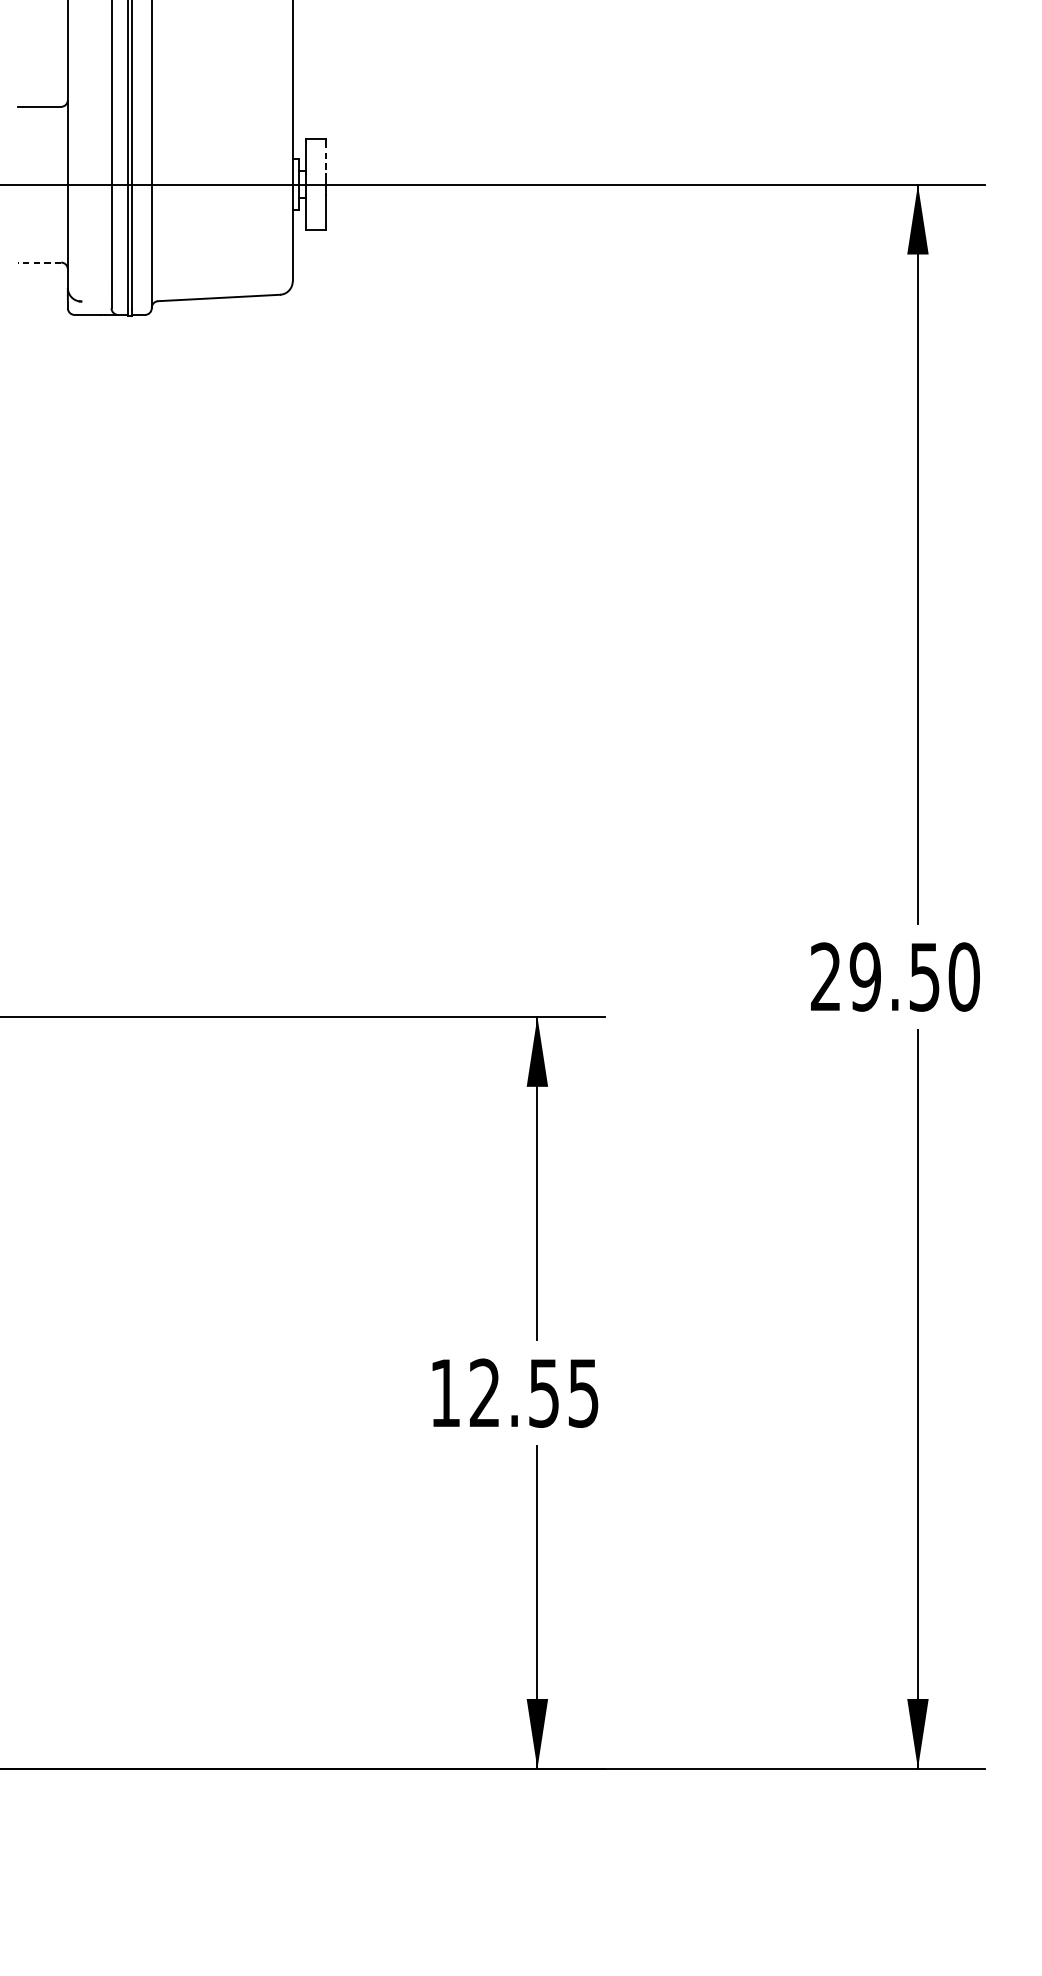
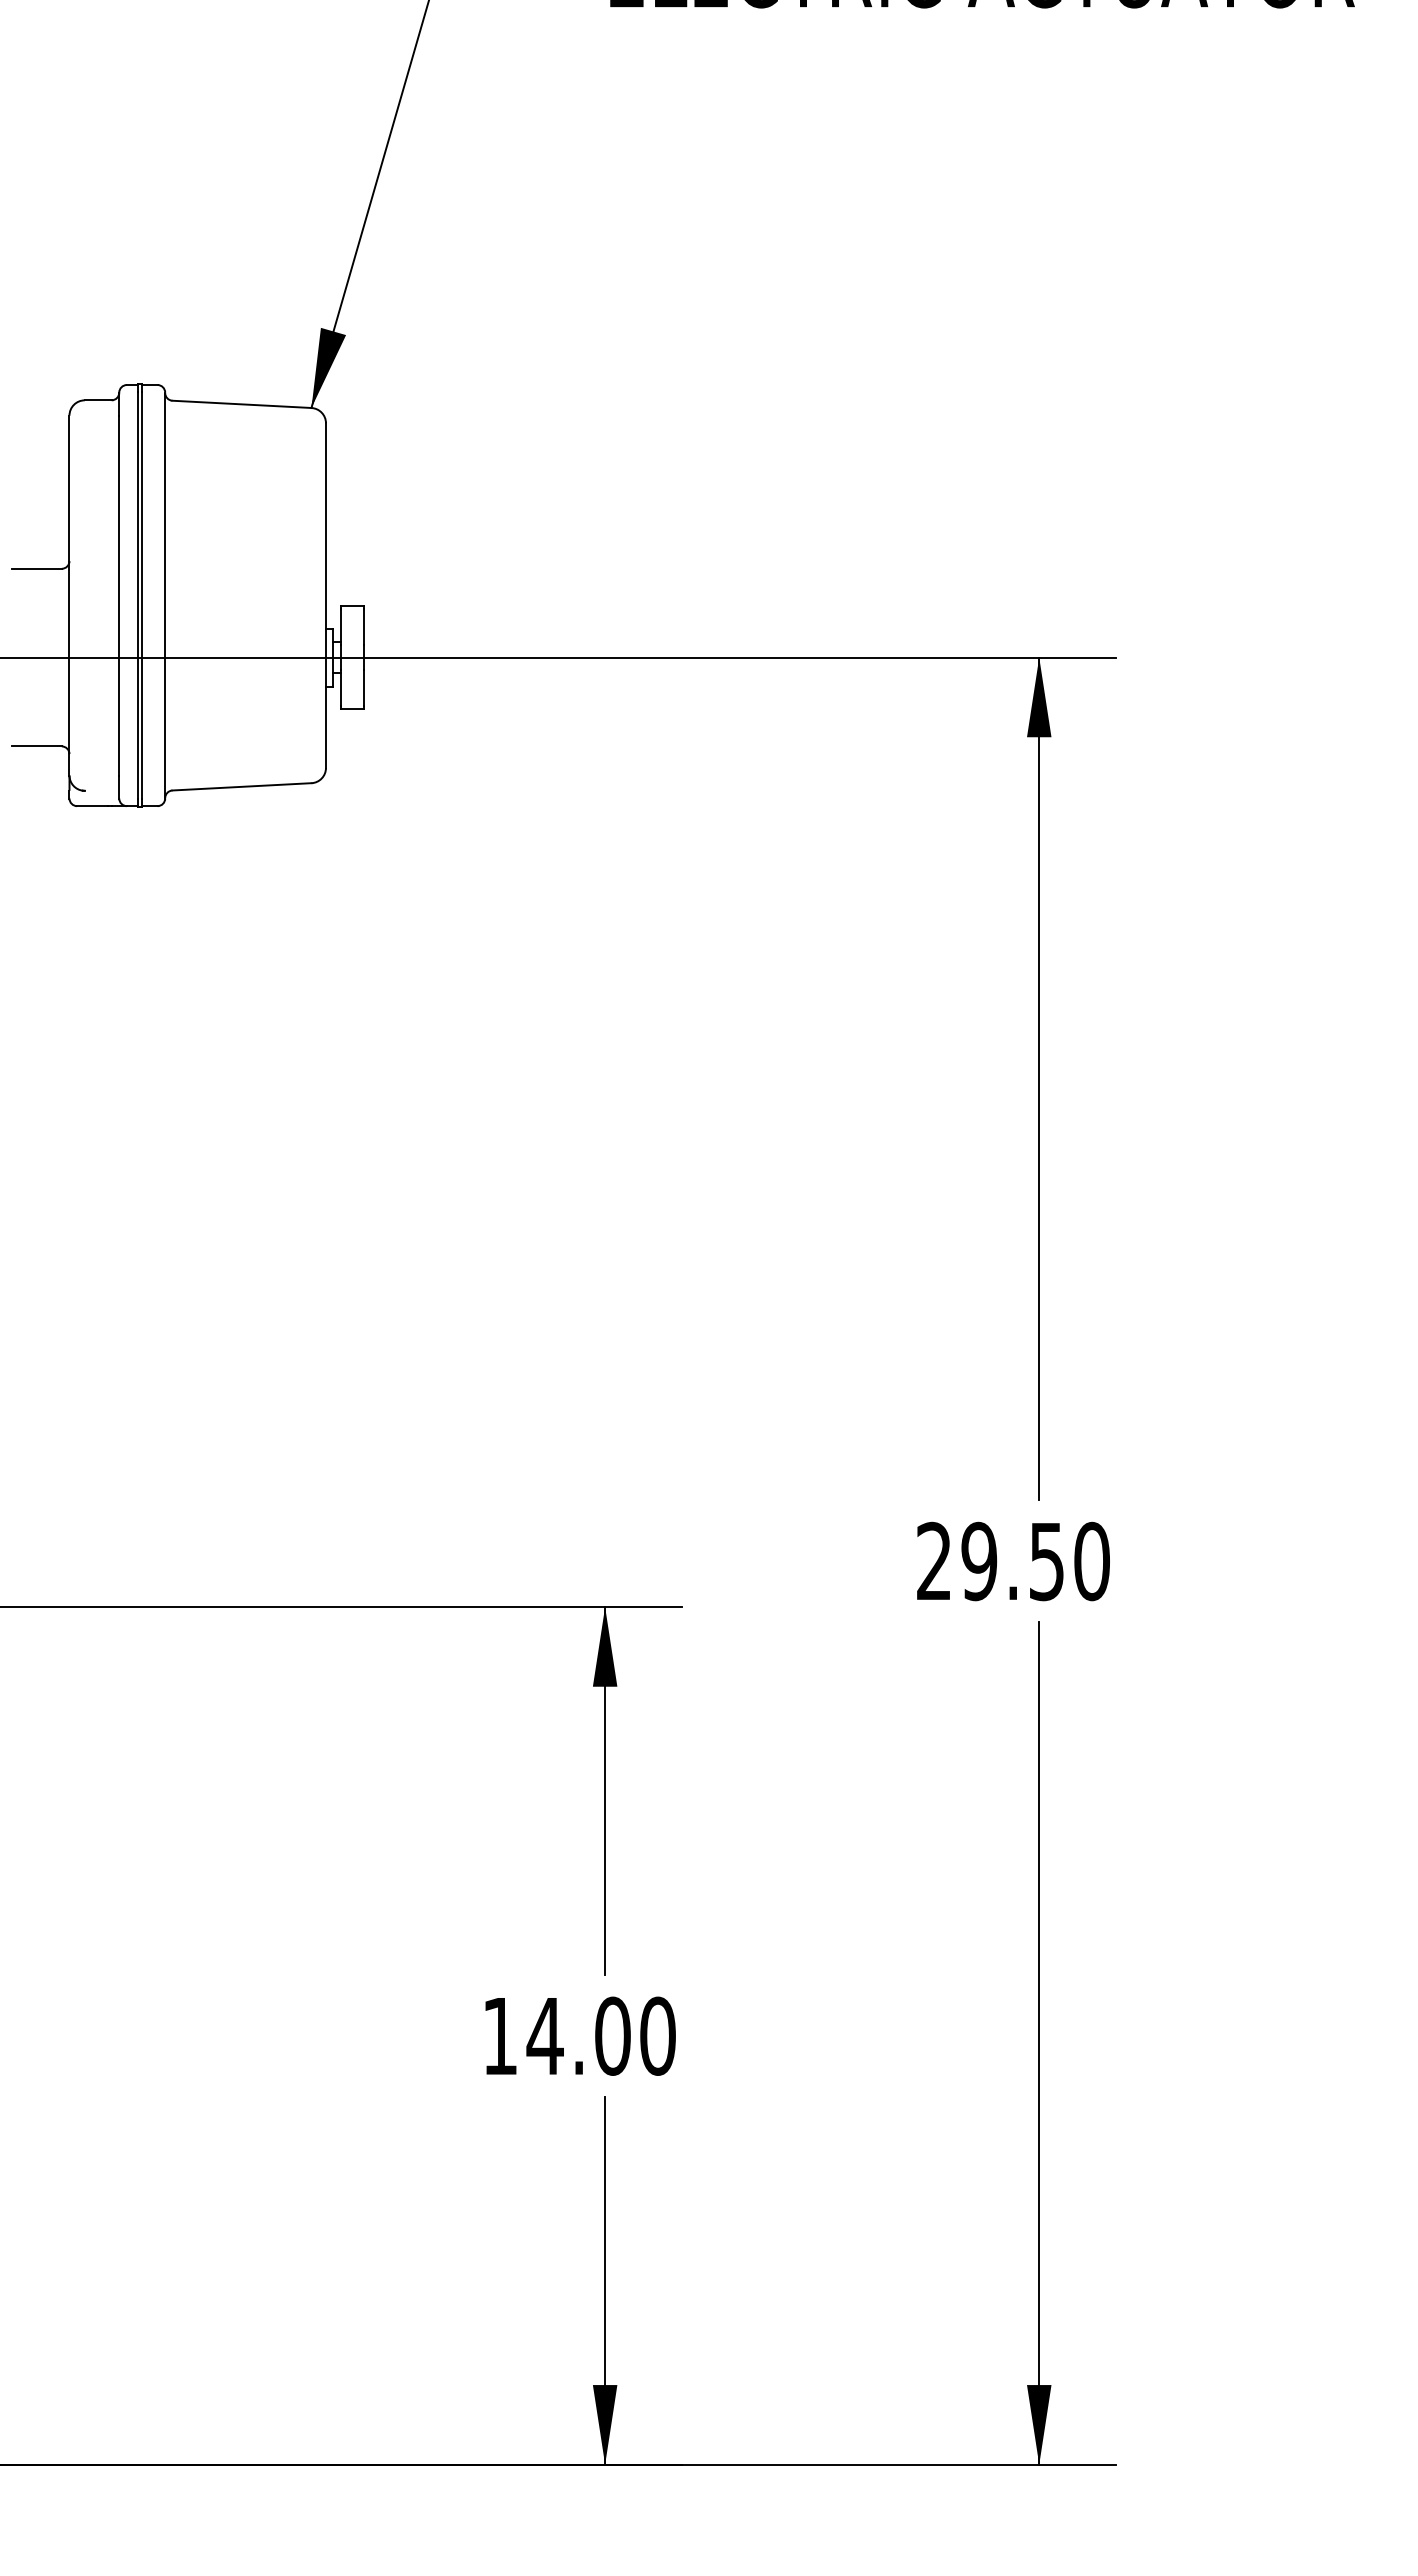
line: (325, 158) -> (363, 627), dashed -> solid
line: (38, 262) -> (36, 746), dashed -> solid
text: (533, 1392) -> (600, 2035), 12.55 -> 14.00

